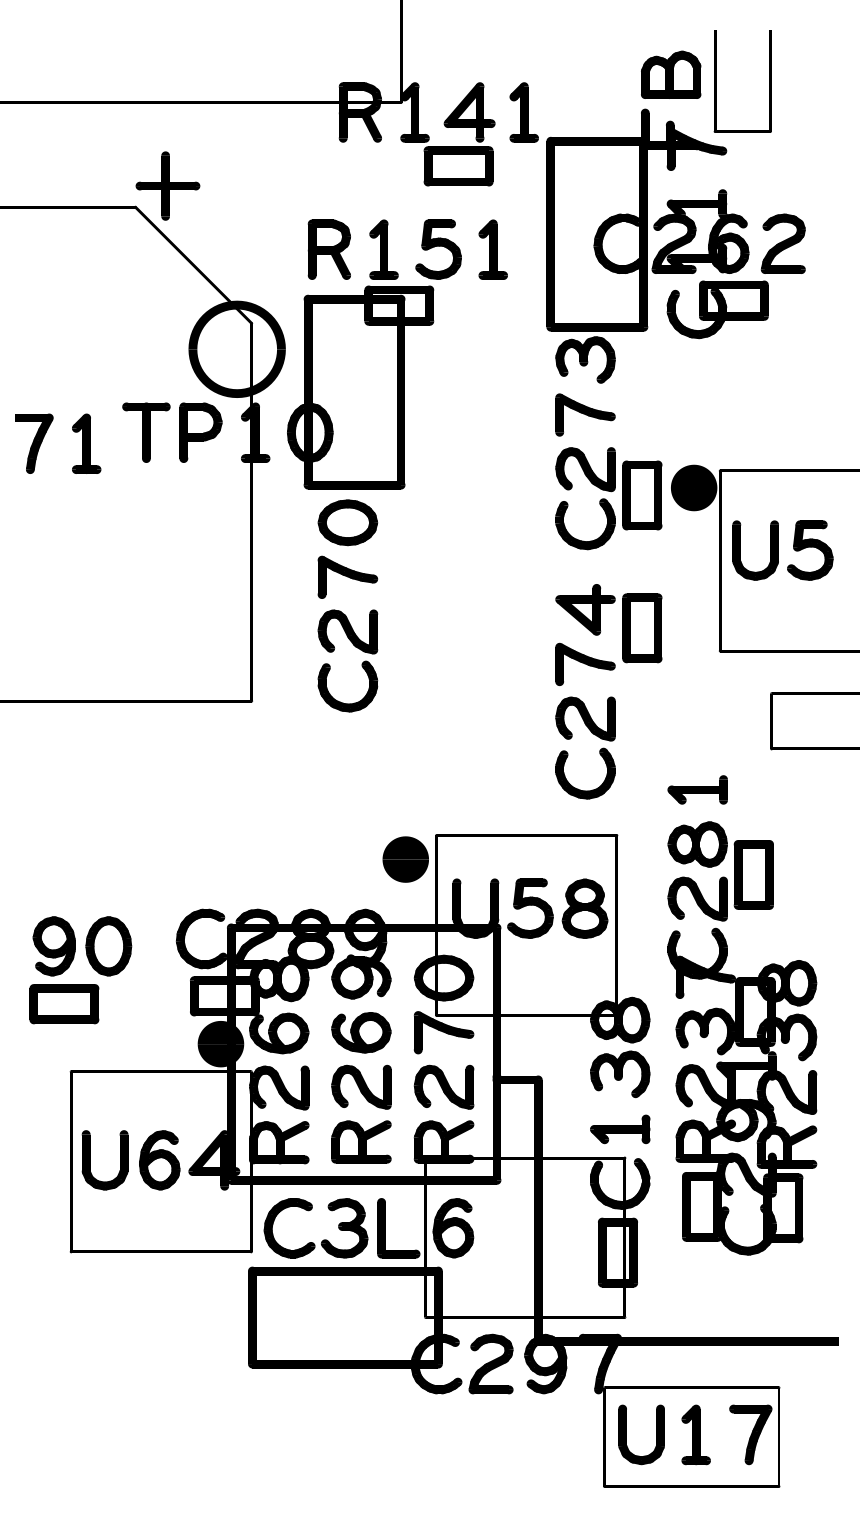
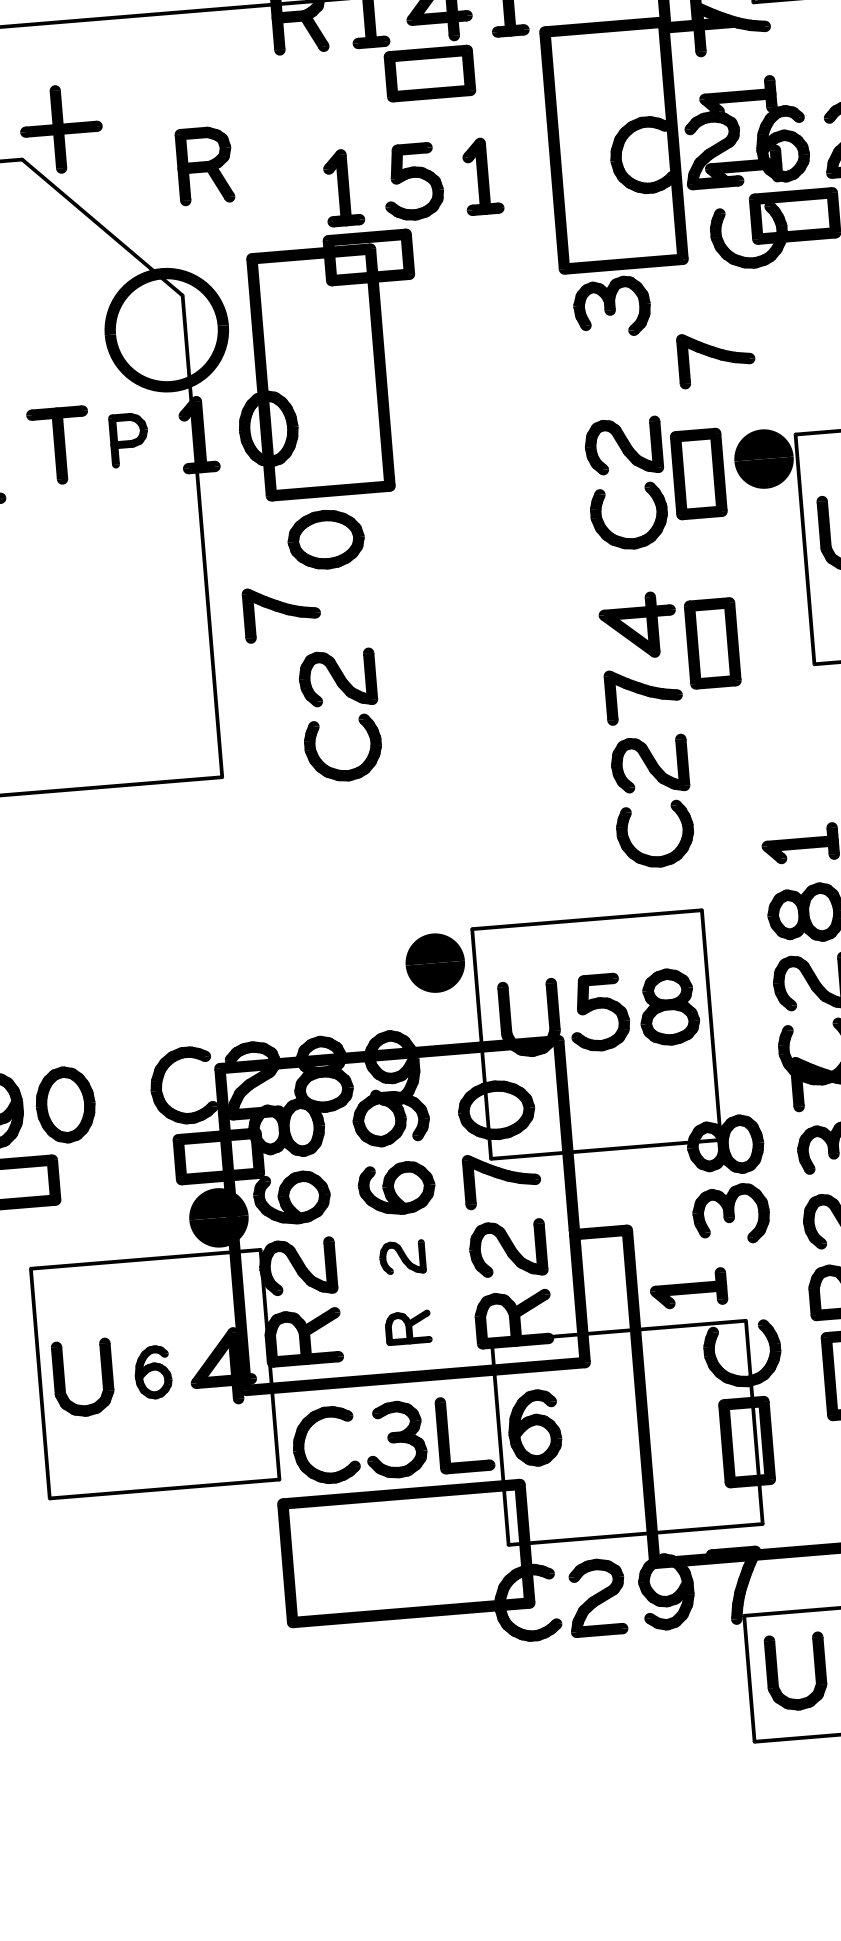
part: (328, 249) -> (203, 165), moved
part: (585, 414) -> (716, 358), moved
part: (200, 432) -> (128, 440), size x0.7
part: (347, 576) -> (281, 612), moved
part: (361, 1086) -> (402, 1257), size x0.6
part: (620, 1129) -> (688, 1288), moved
part: (361, 1141) -> (408, 1327), size x0.6
part: (159, 1160) -> (152, 1372), size x0.7

